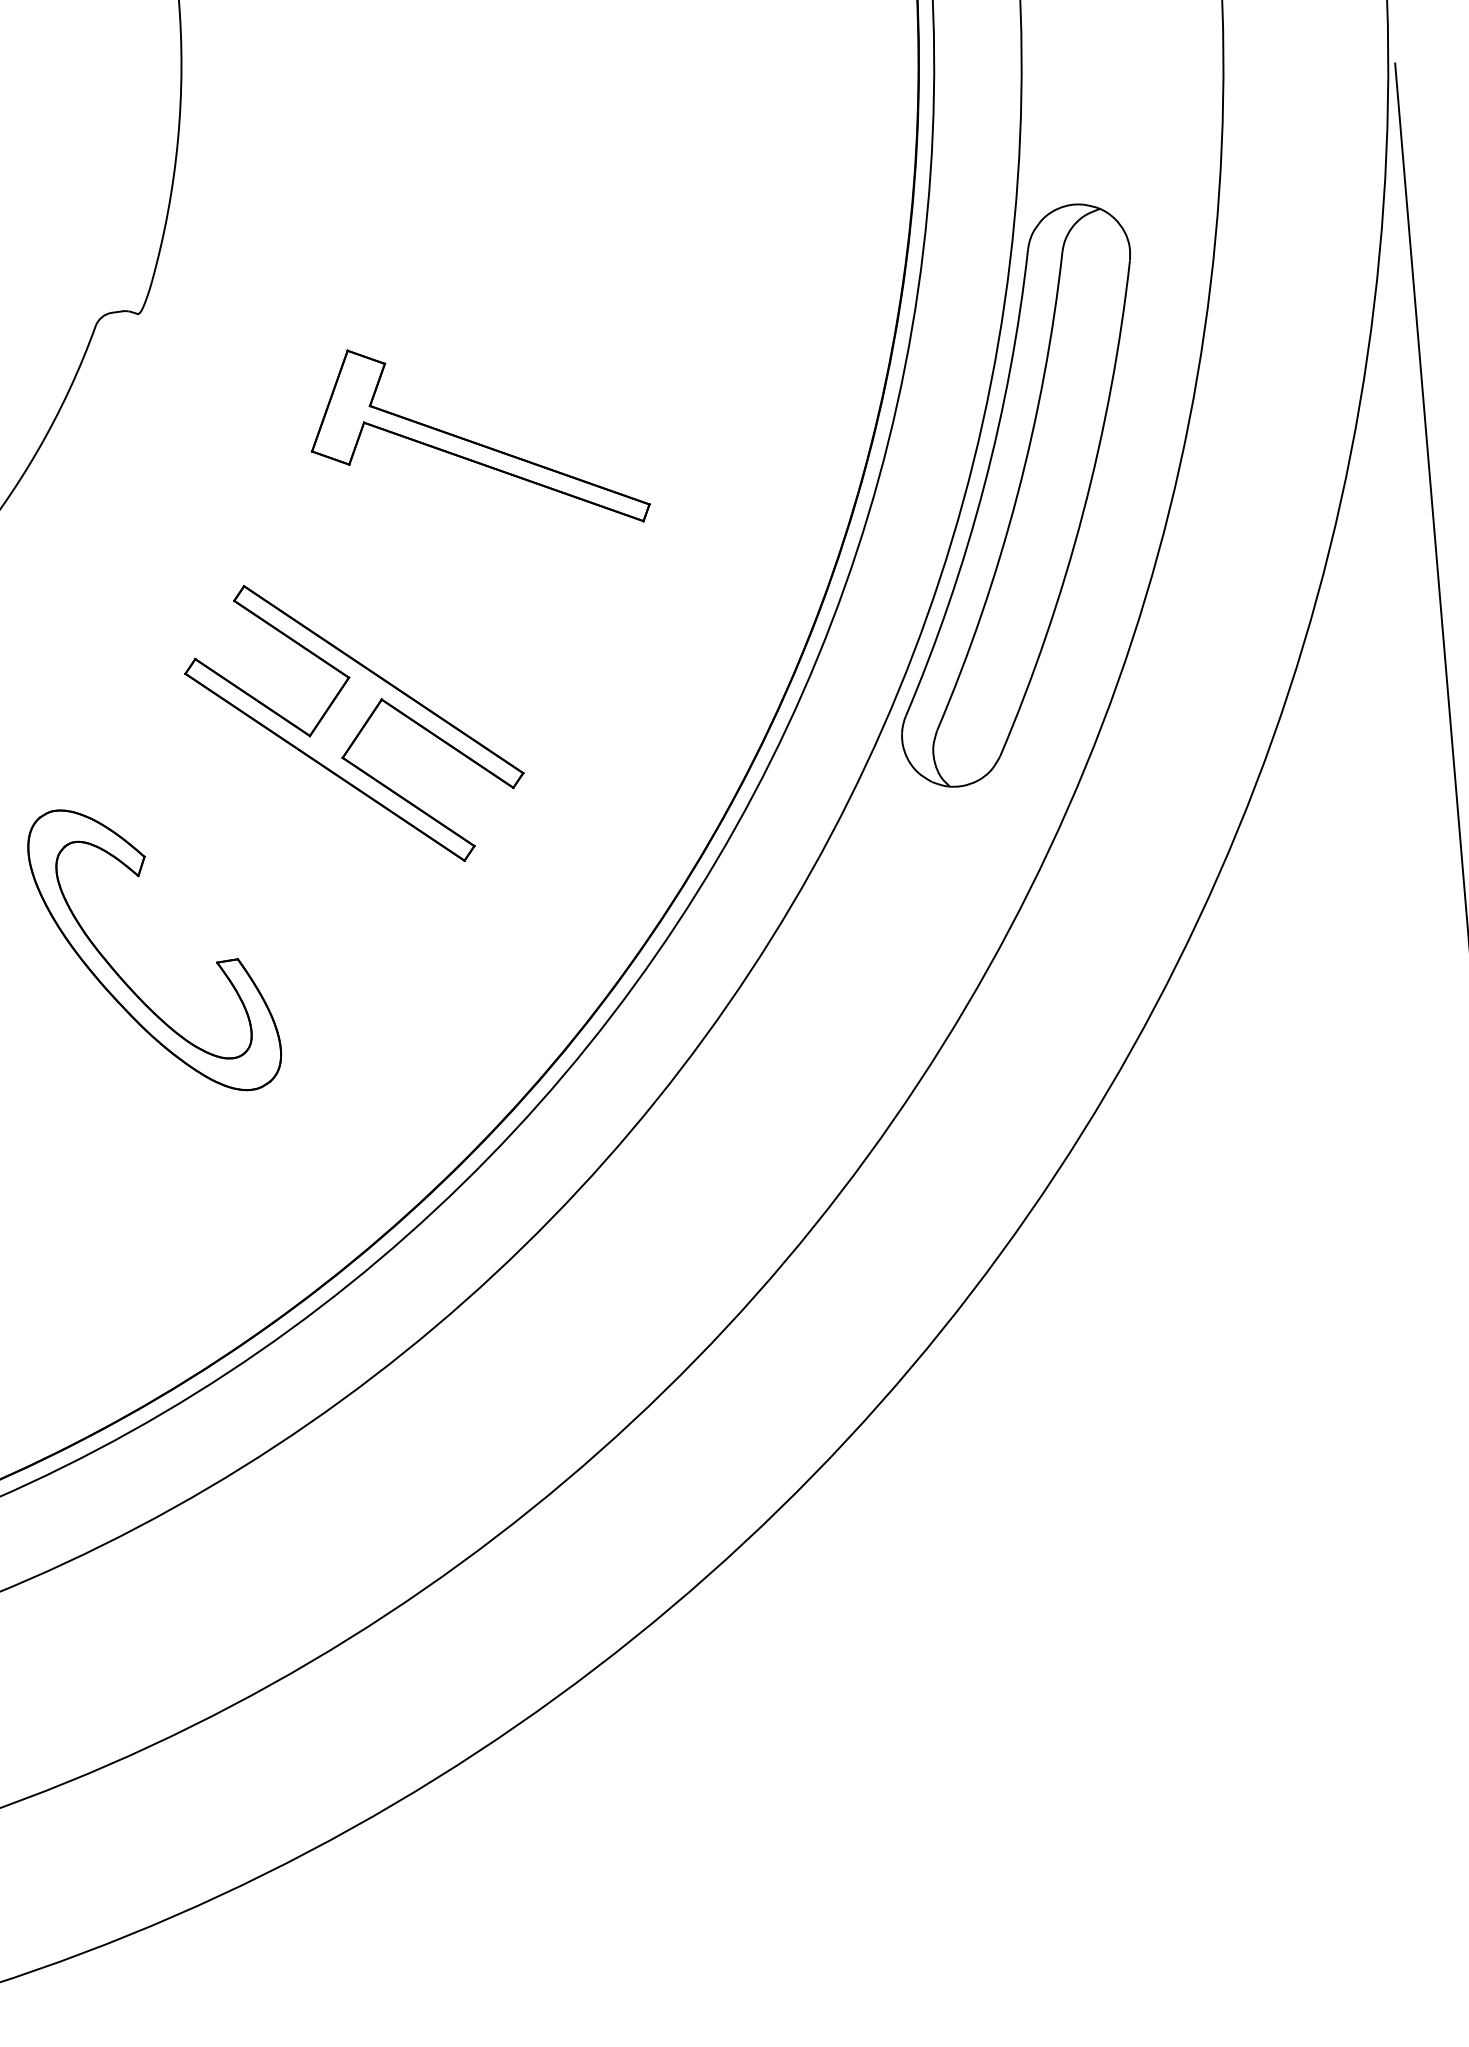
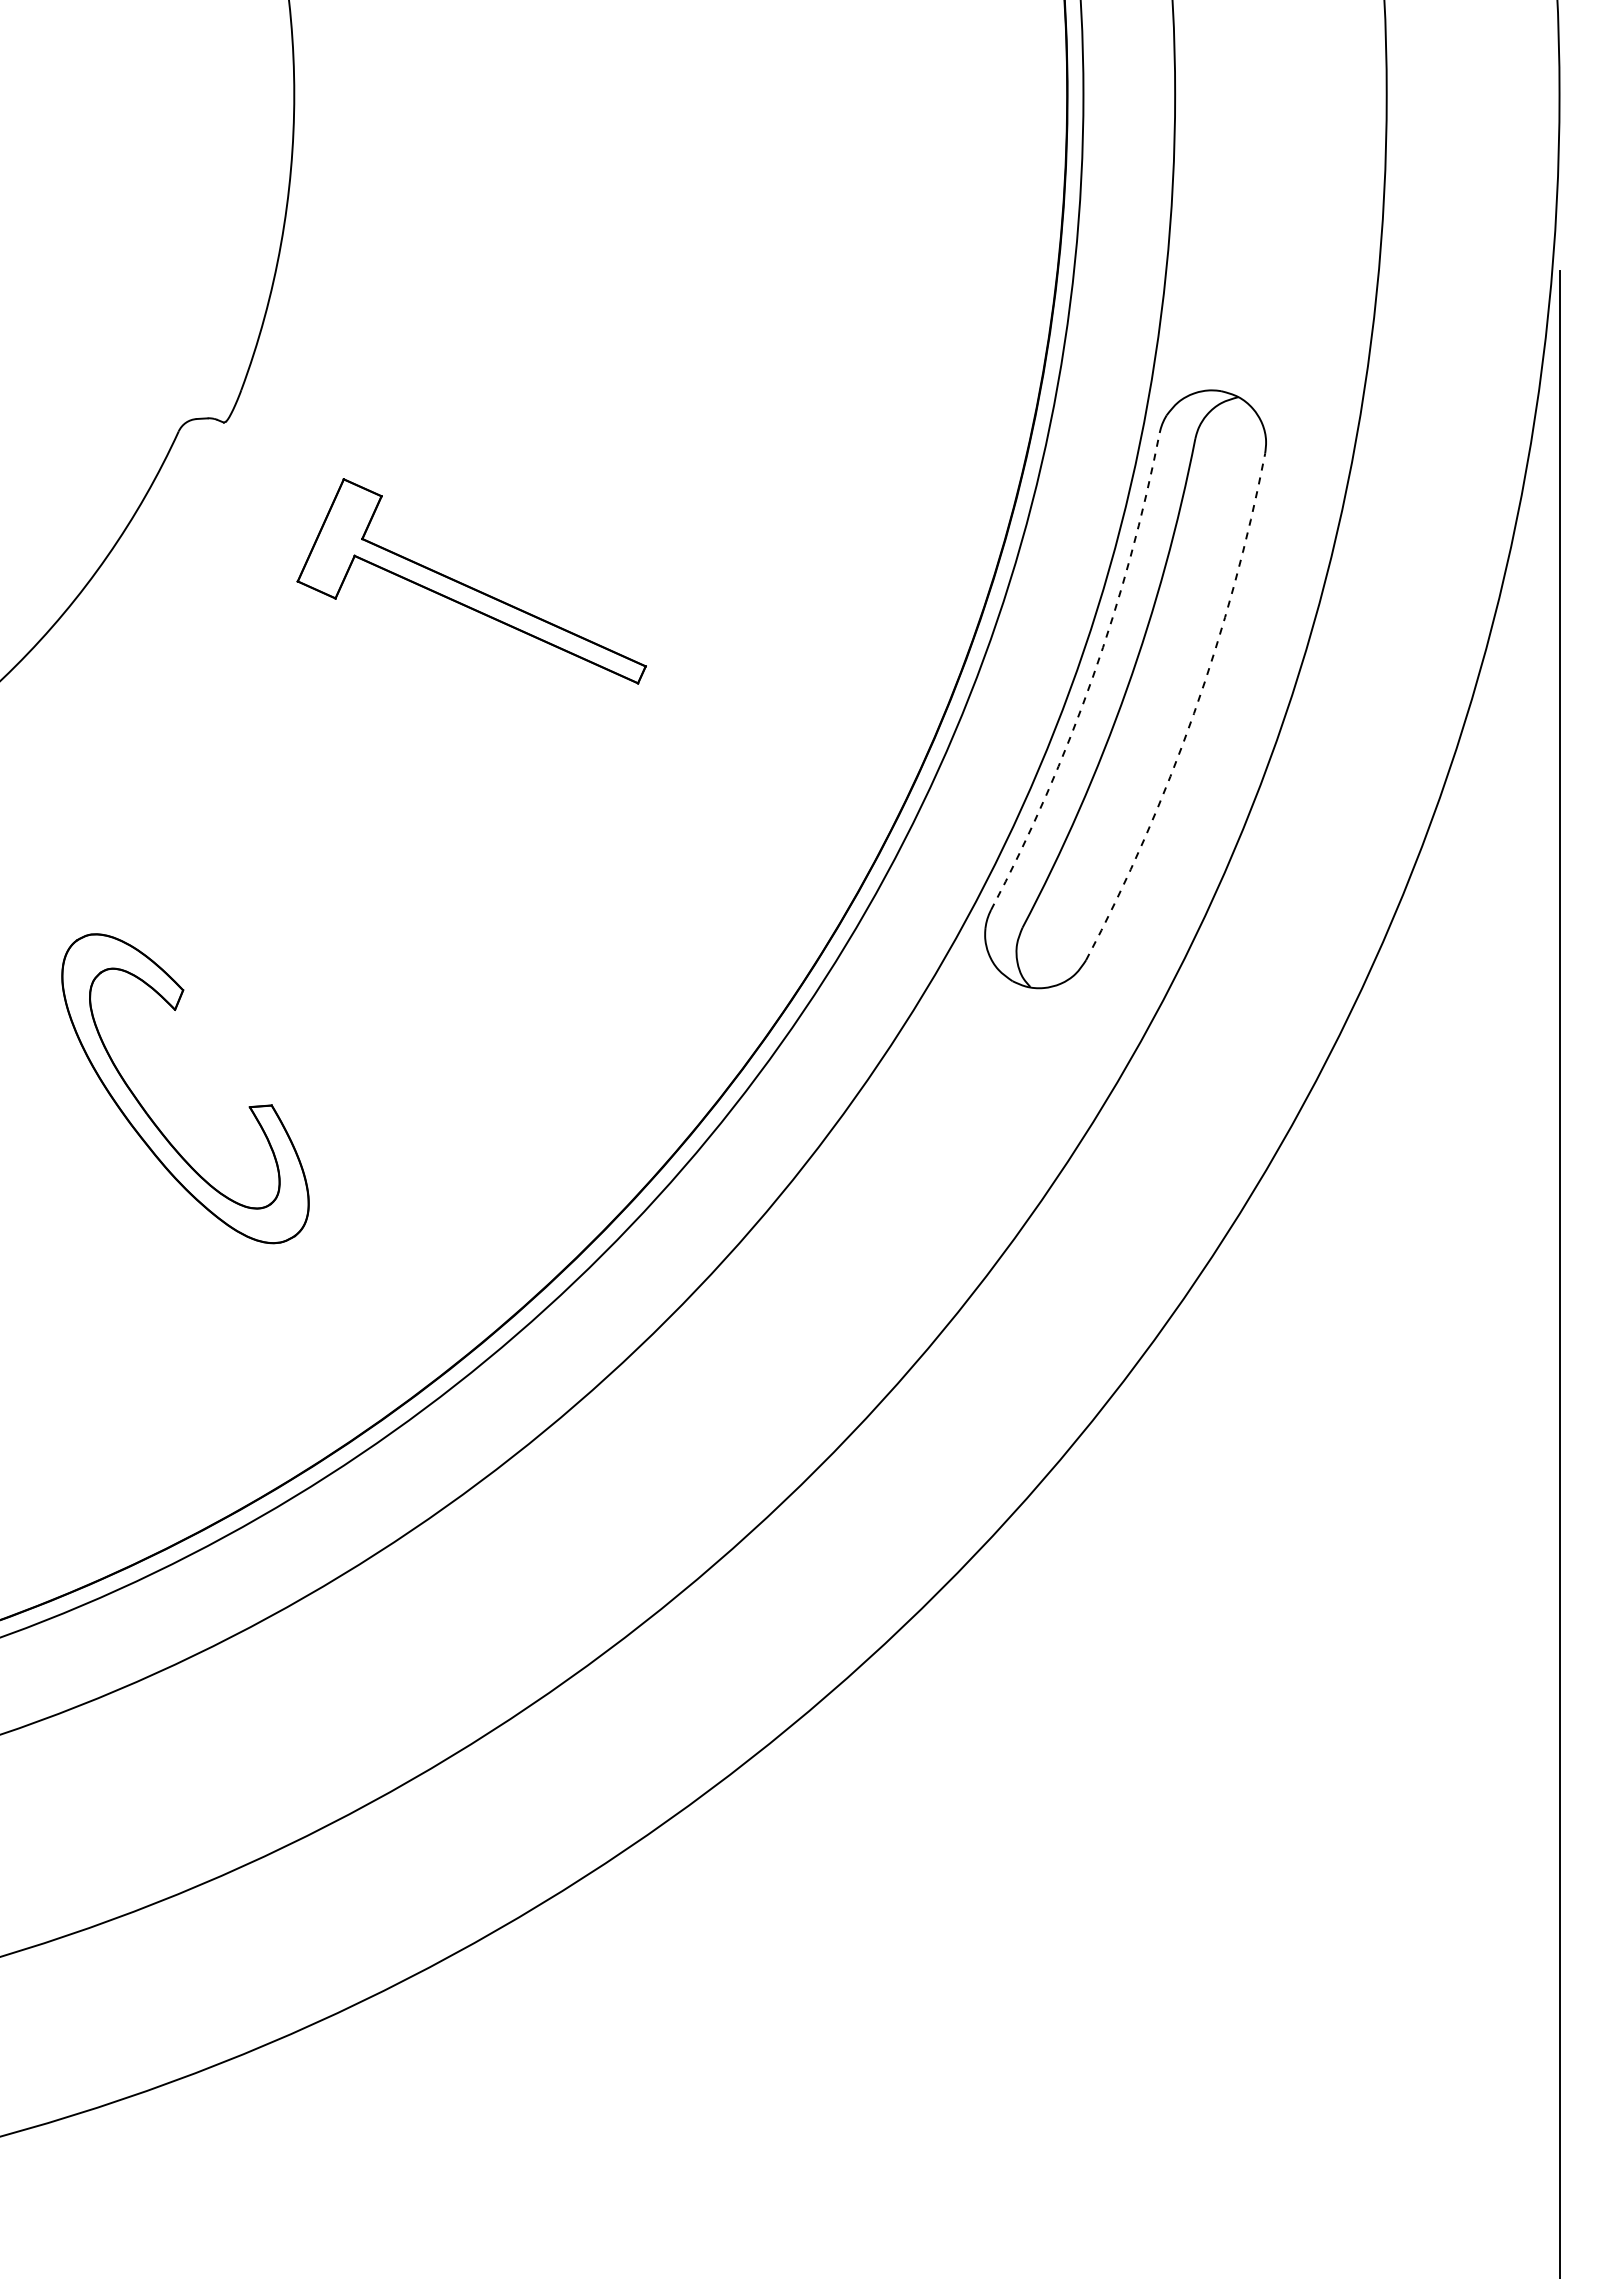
part: (477, 437) -> (471, 581), moved
arc: (983, 487) -> (1092, 677), solid -> dashed
arc: (1083, 513) -> (1194, 713), solid -> dashed
part: (353, 723) -> (413, 869), removed

